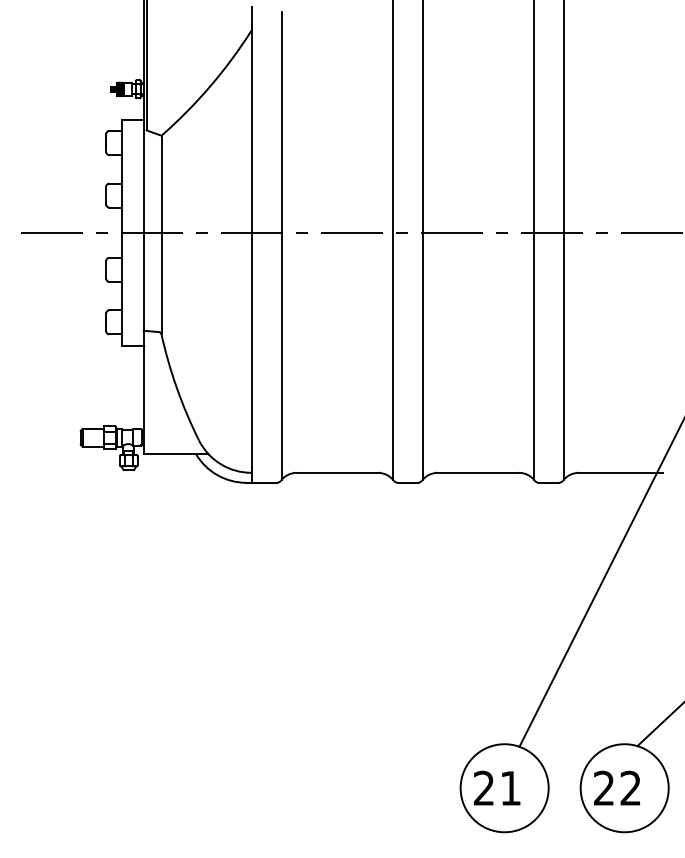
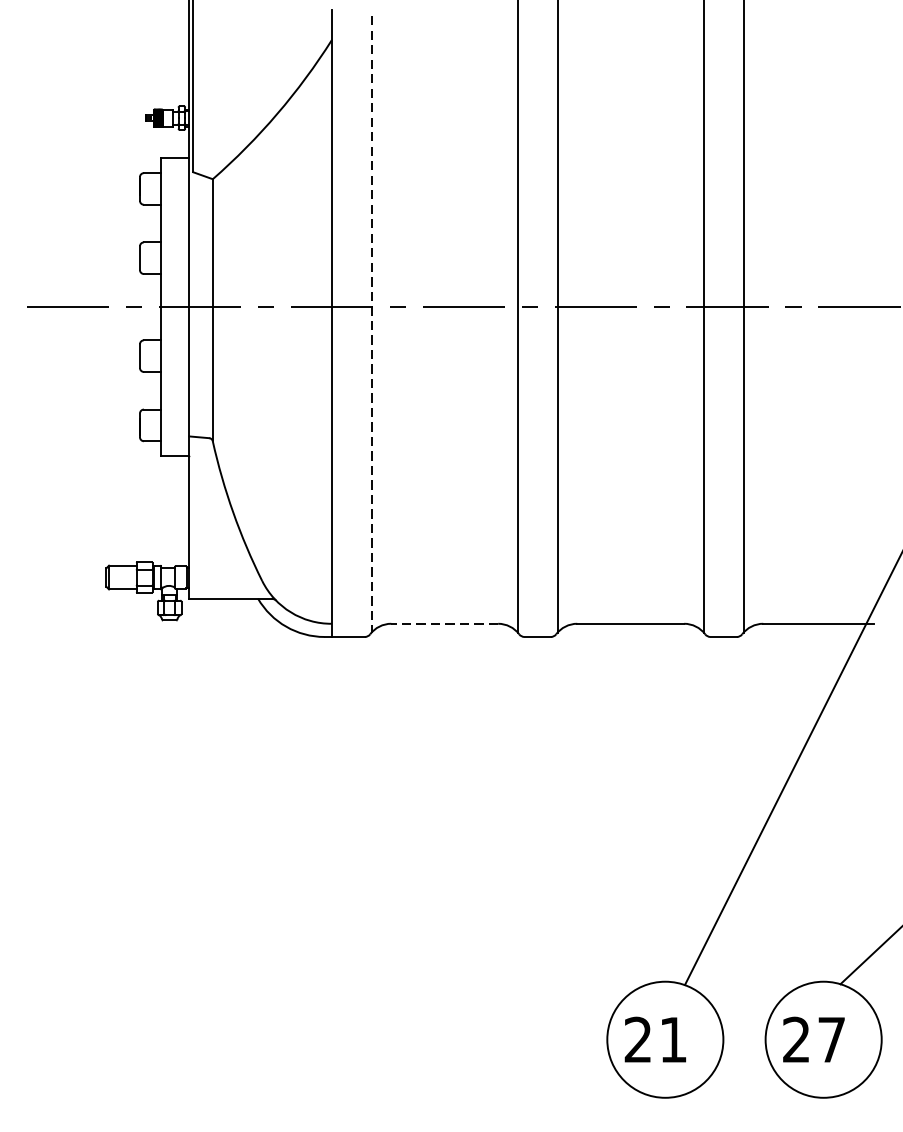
line: (281, 245) -> (371, 324), solid -> dashed
line: (337, 472) -> (444, 623), solid -> dashed
text: (630, 787) -> (831, 1038), 22 -> 27

